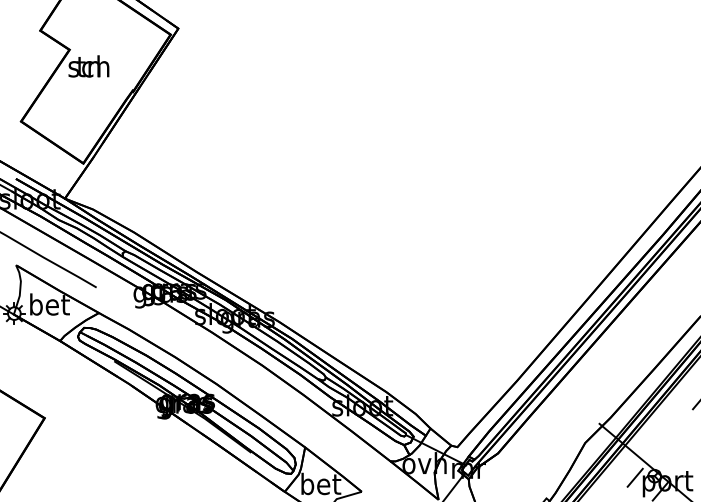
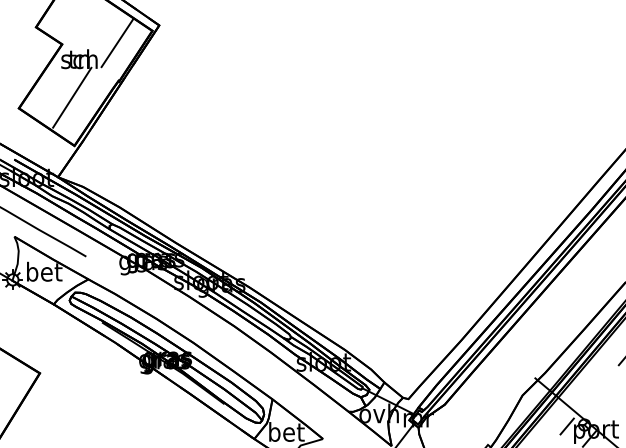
line: (131, 48) -> (117, 43), added
line: (81, 109) -> (72, 97), added

